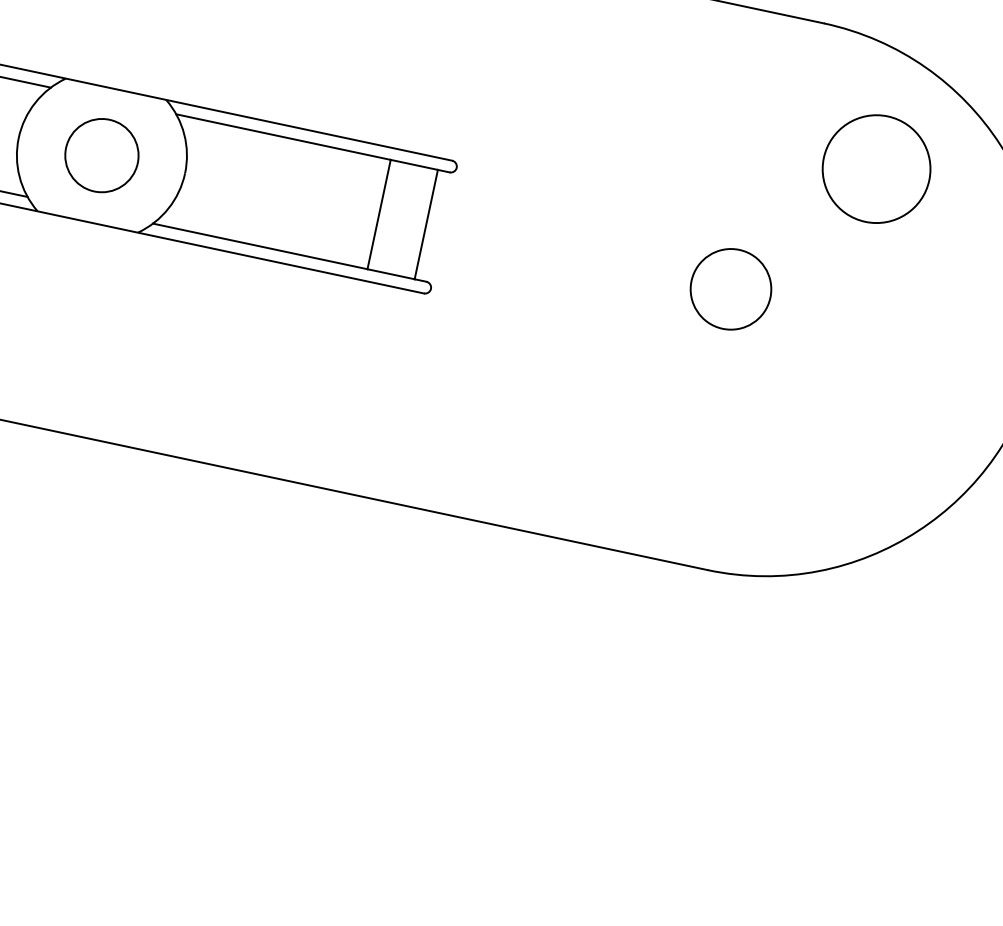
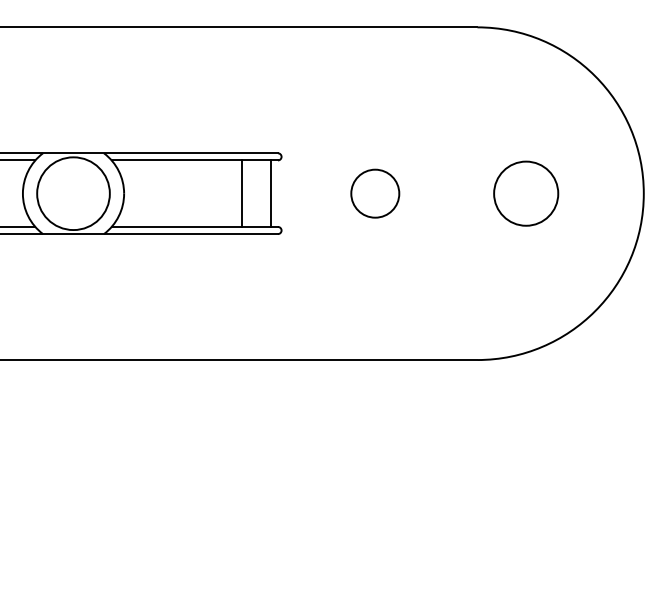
circle: (101, 155) -> (73, 193), size x1.67
circle: (877, 168) -> (526, 193), moved
circle: (731, 289) -> (375, 193), moved

